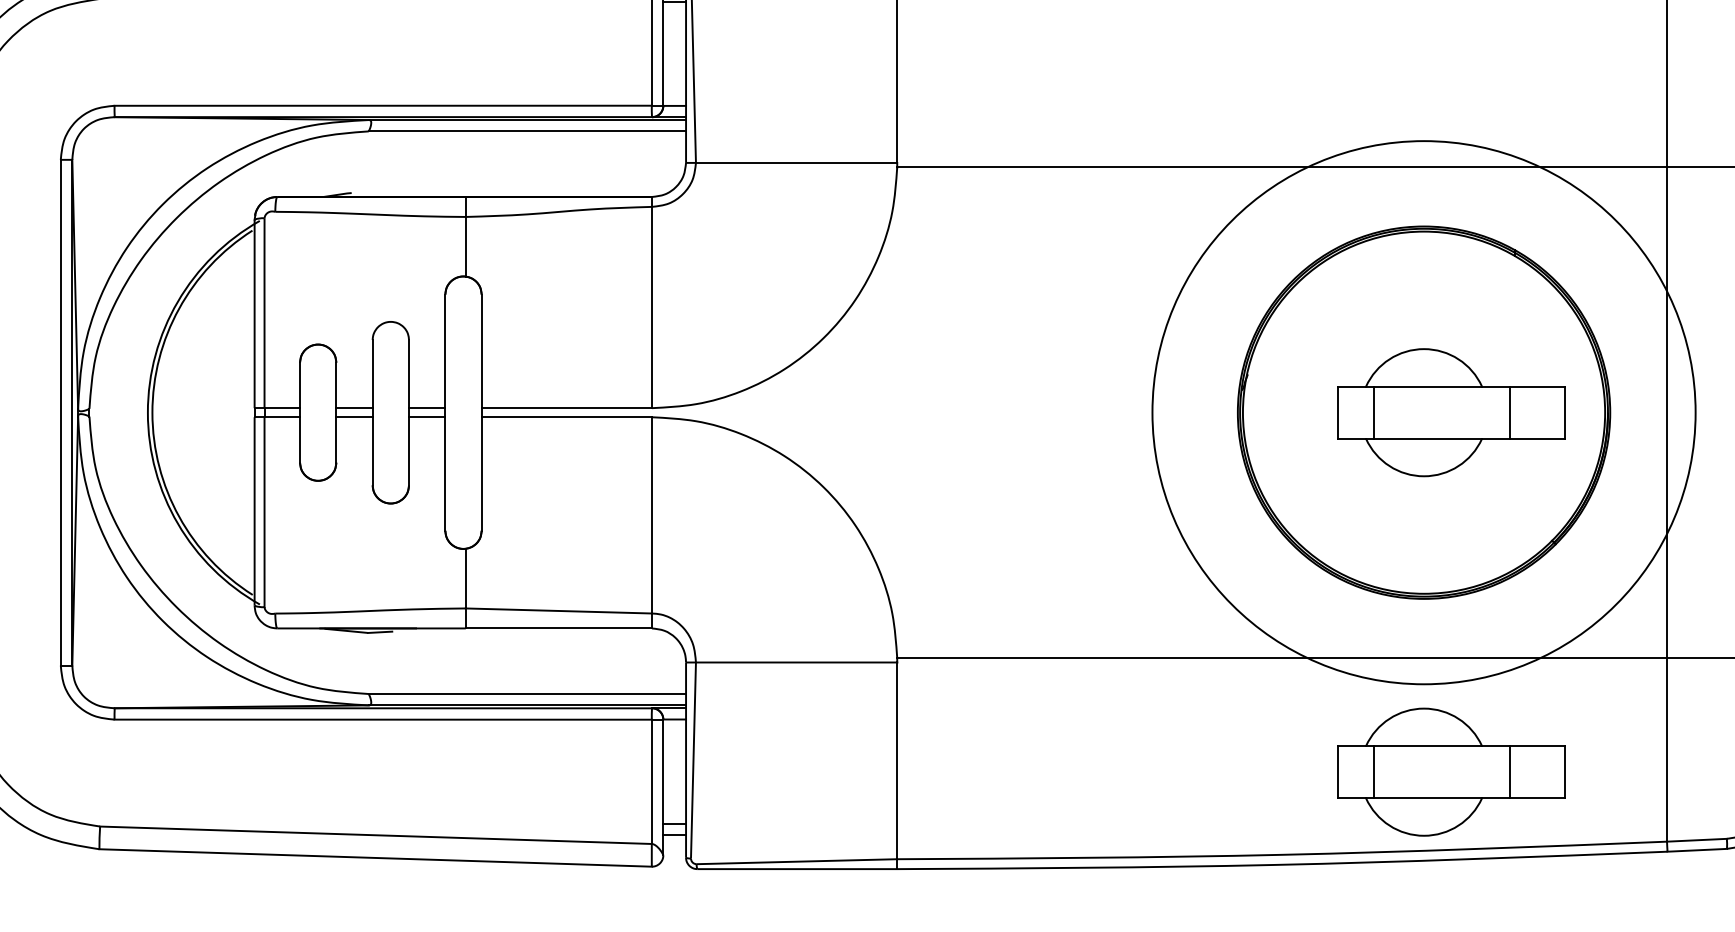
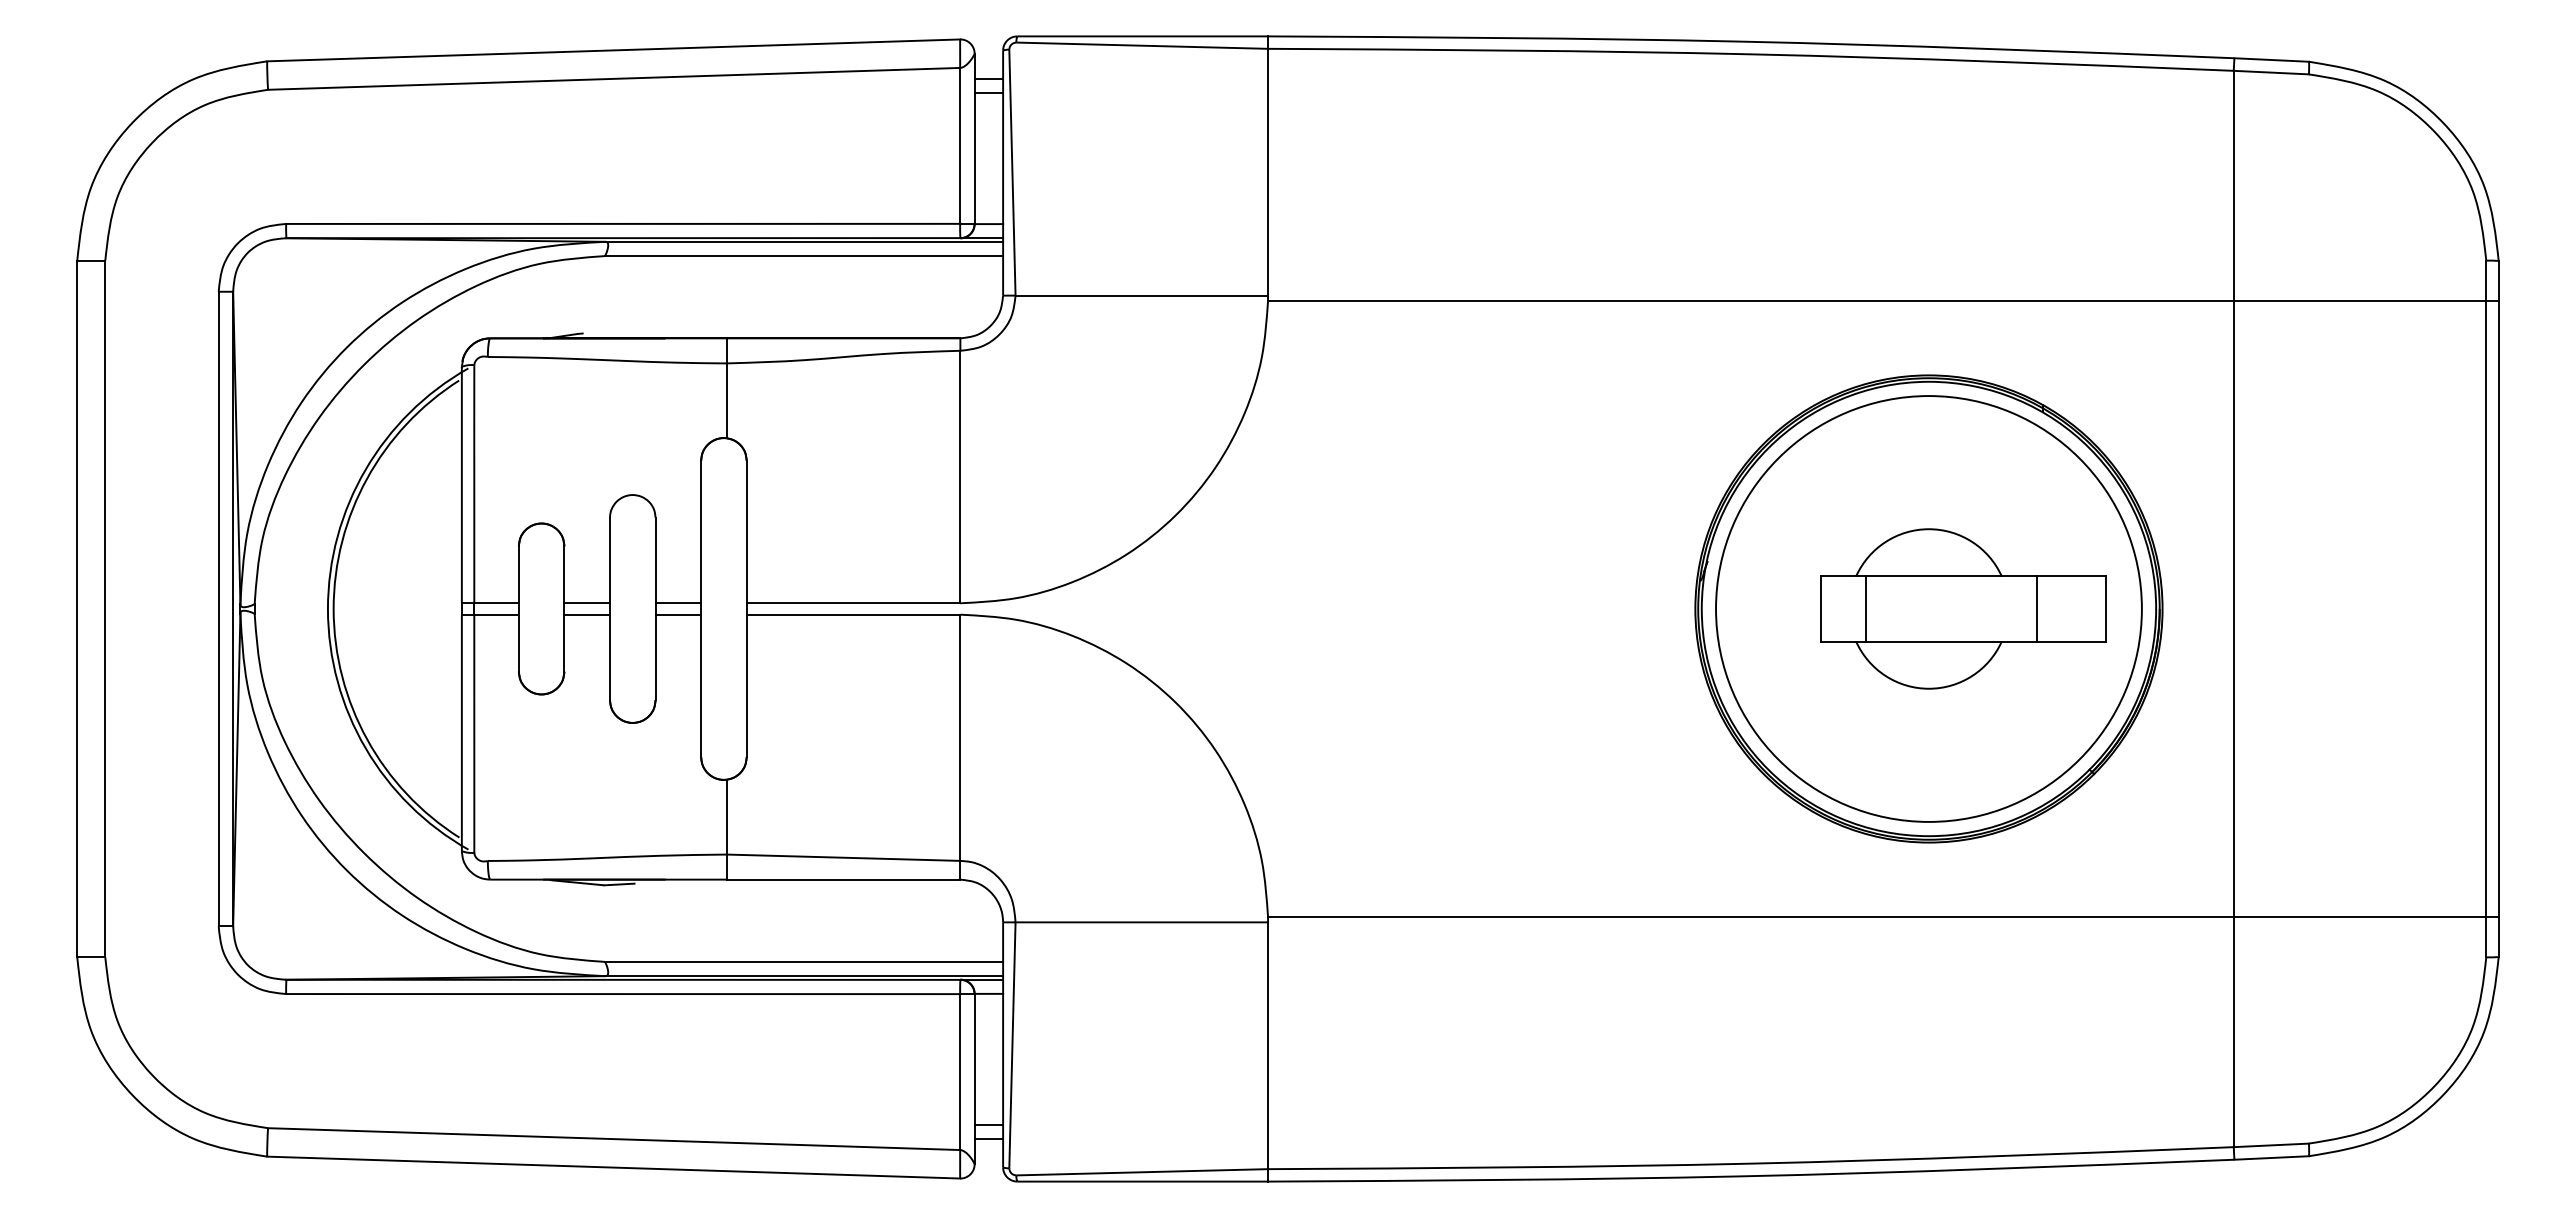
circle: (1423, 412) -> (1928, 608), size x0.62
part: (1451, 771) -> (1963, 1059), removed

